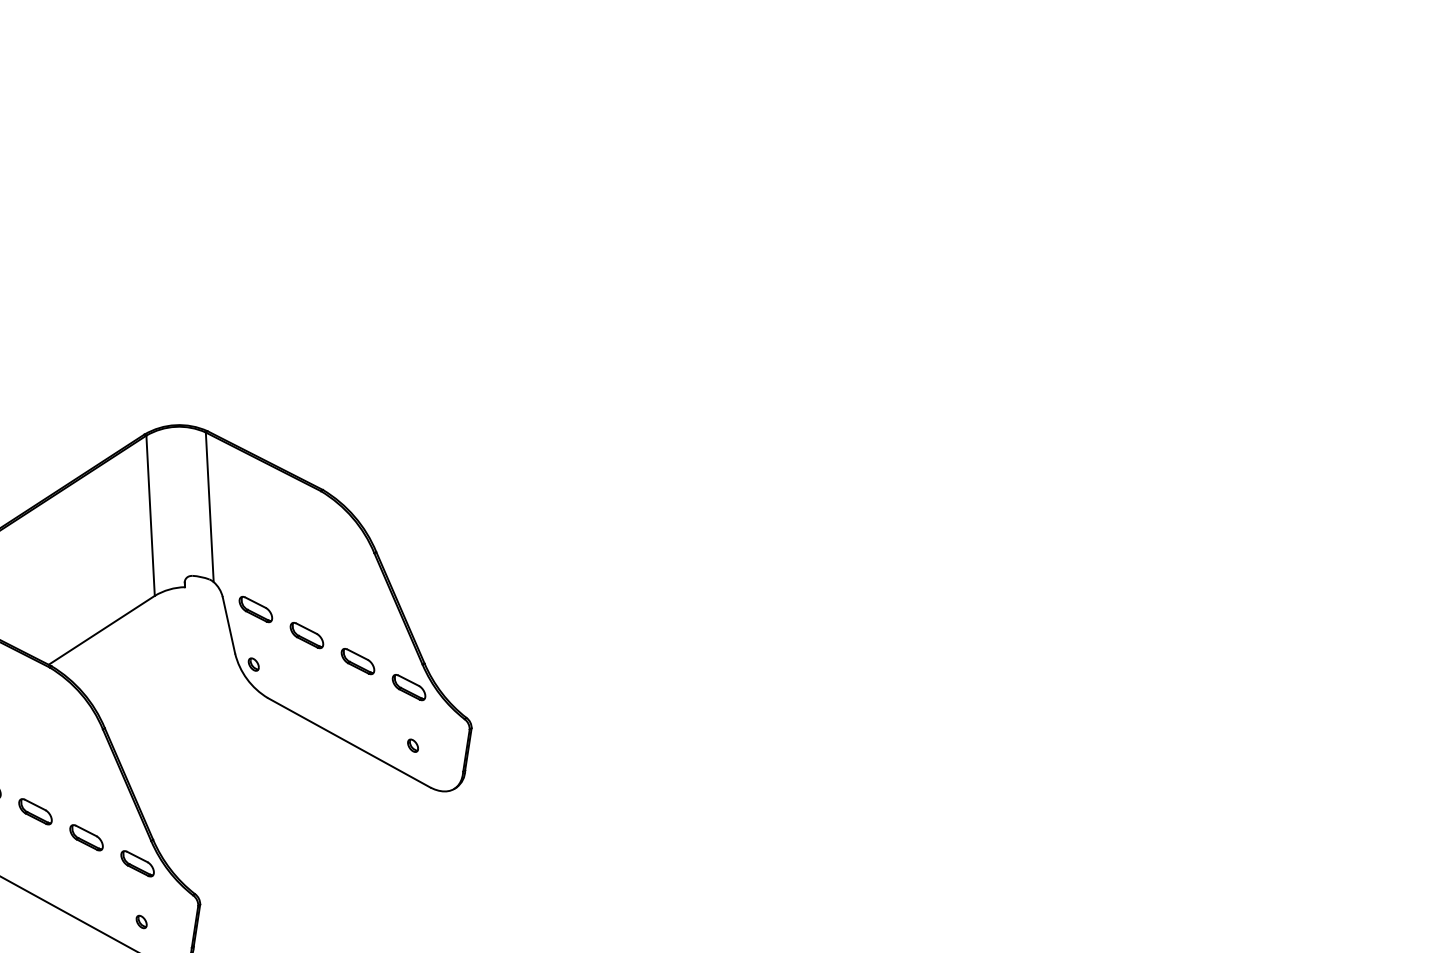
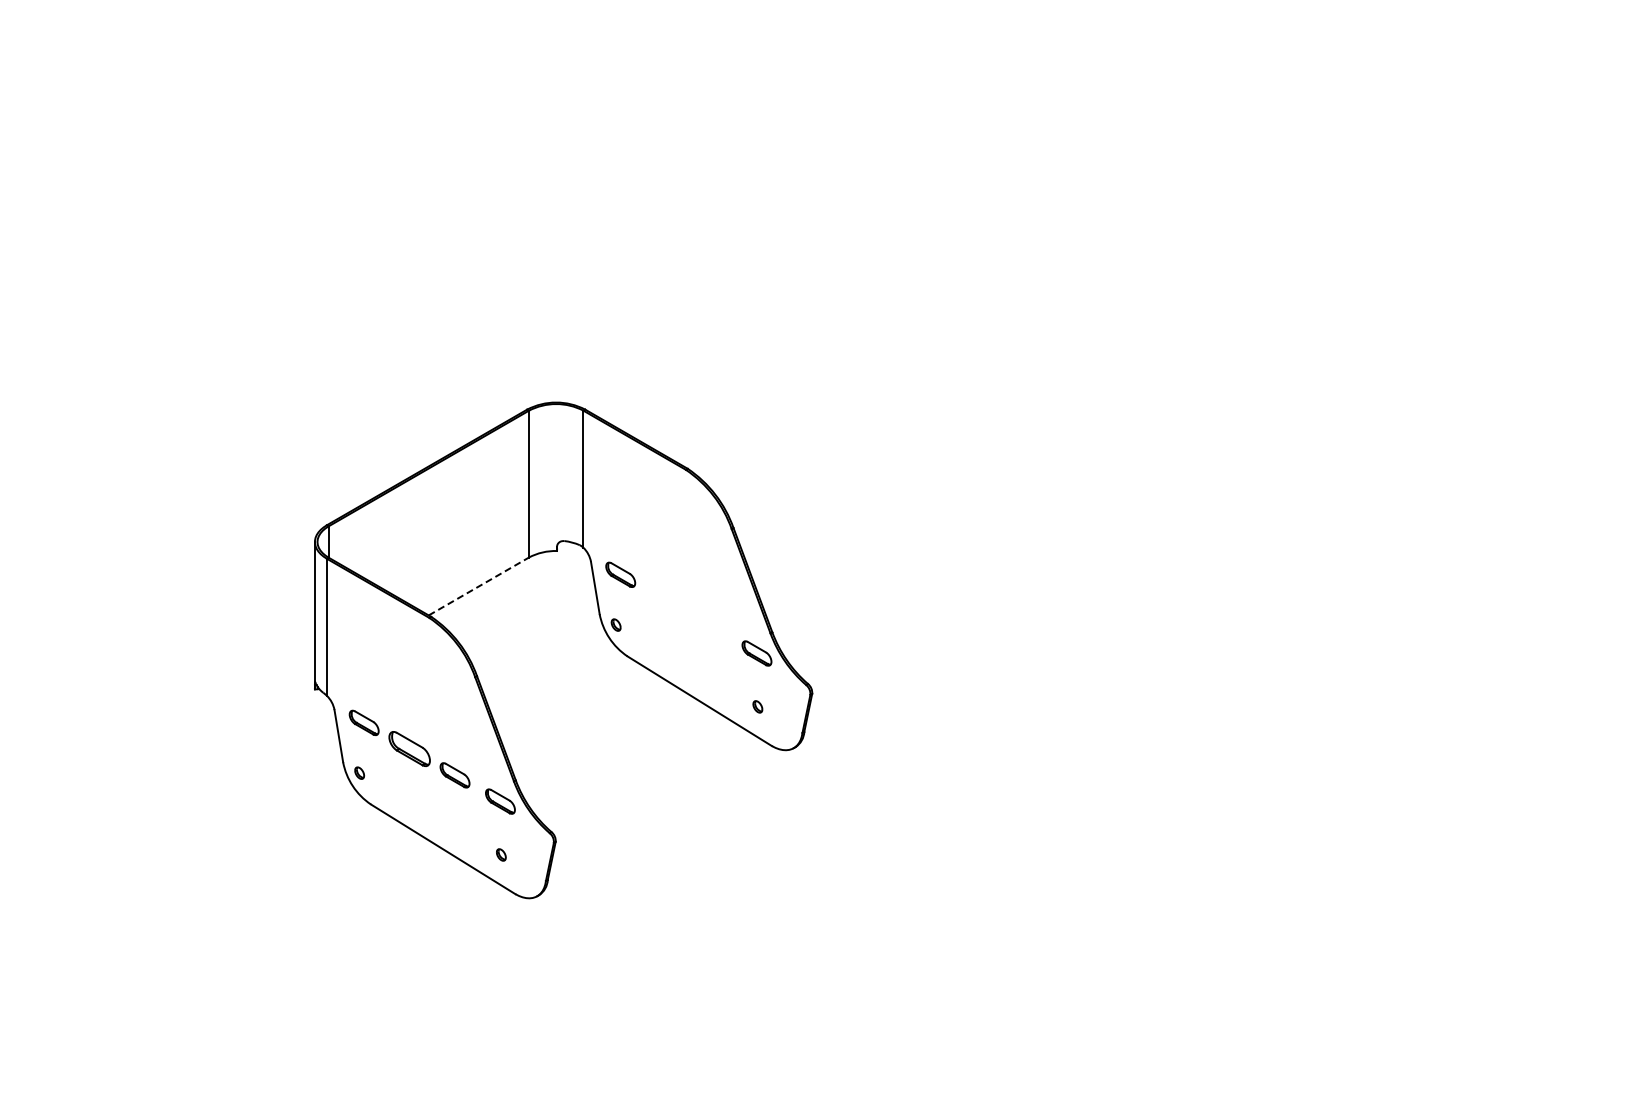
line: (101, 630) -> (478, 586), solid -> dashed
part: (306, 636) -> (665, 601), removed
part: (357, 661) -> (711, 627), removed
part: (35, 812) -> (409, 749), size x1.4

